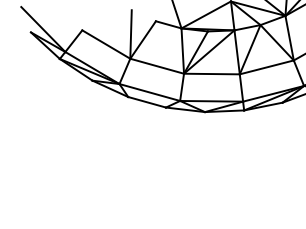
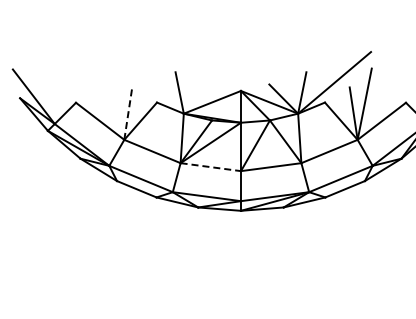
line: (131, 34) -> (128, 113), solid -> dashed
line: (212, 74) -> (211, 167), solid -> dashed

